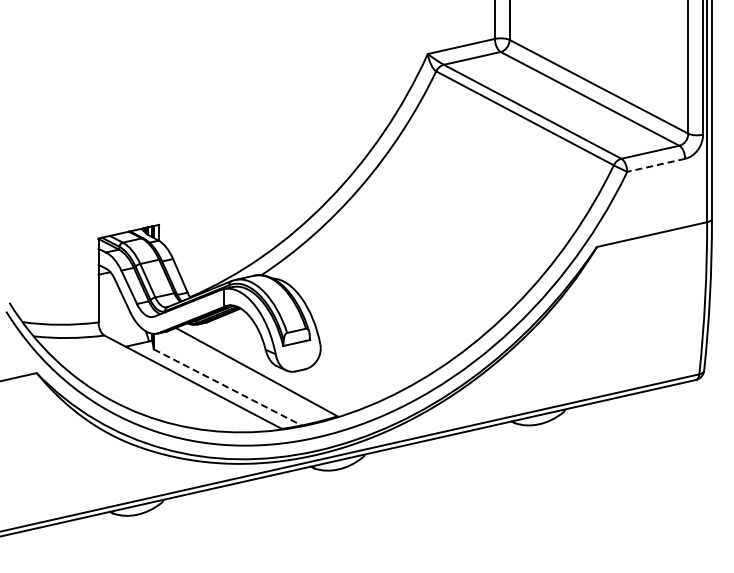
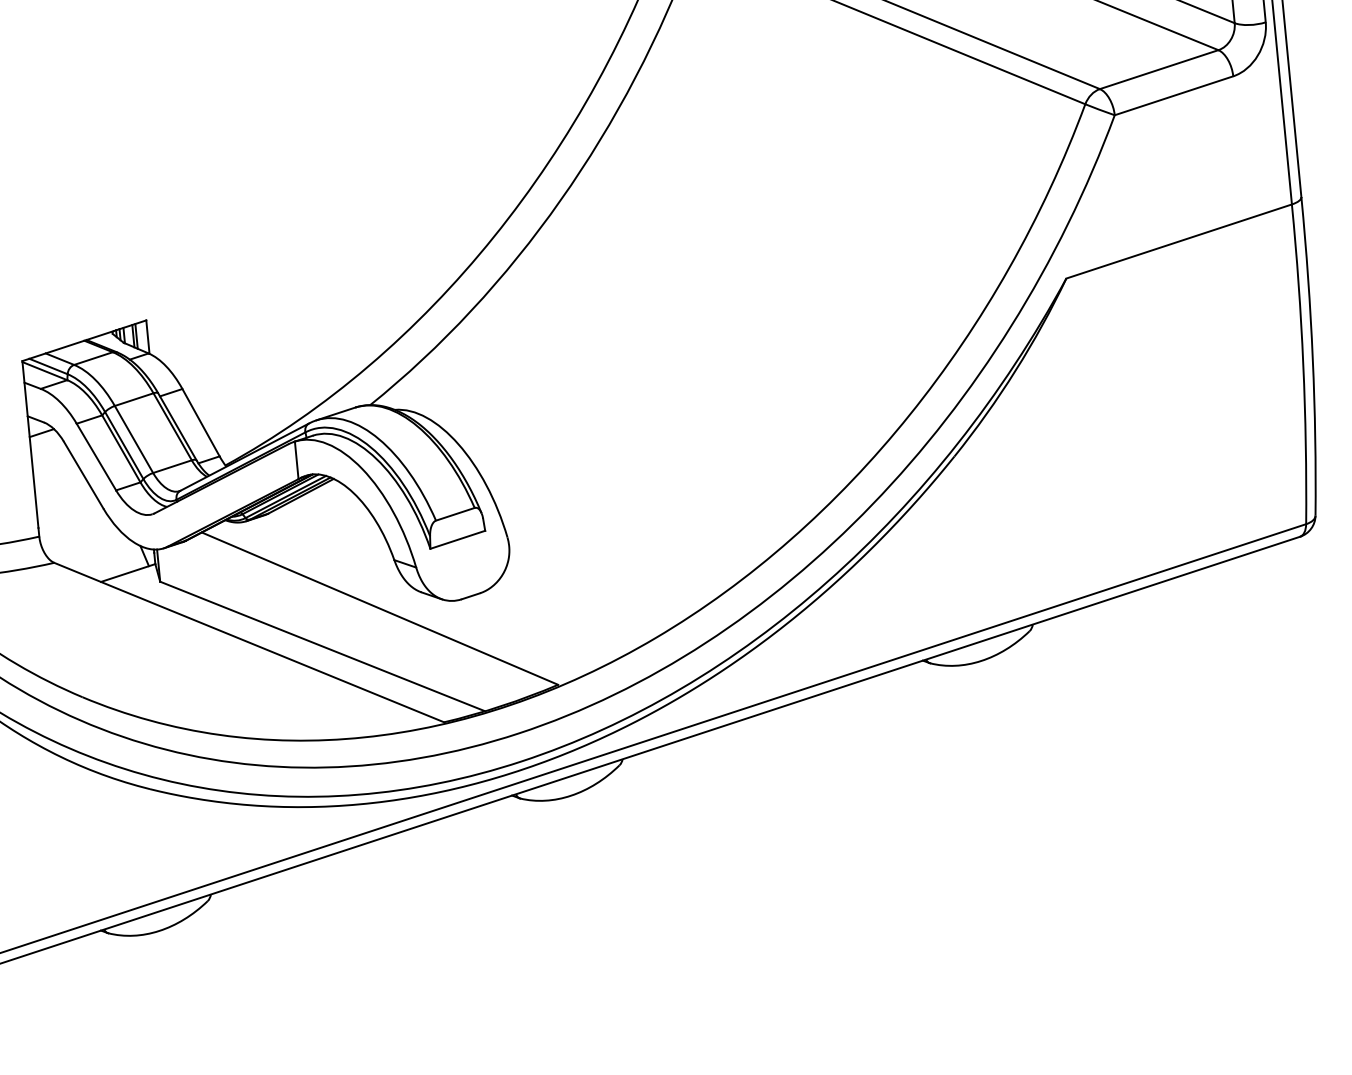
line: (656, 165) -> (1174, 96), dashed -> solid
line: (228, 387) -> (324, 646), dashed -> solid

